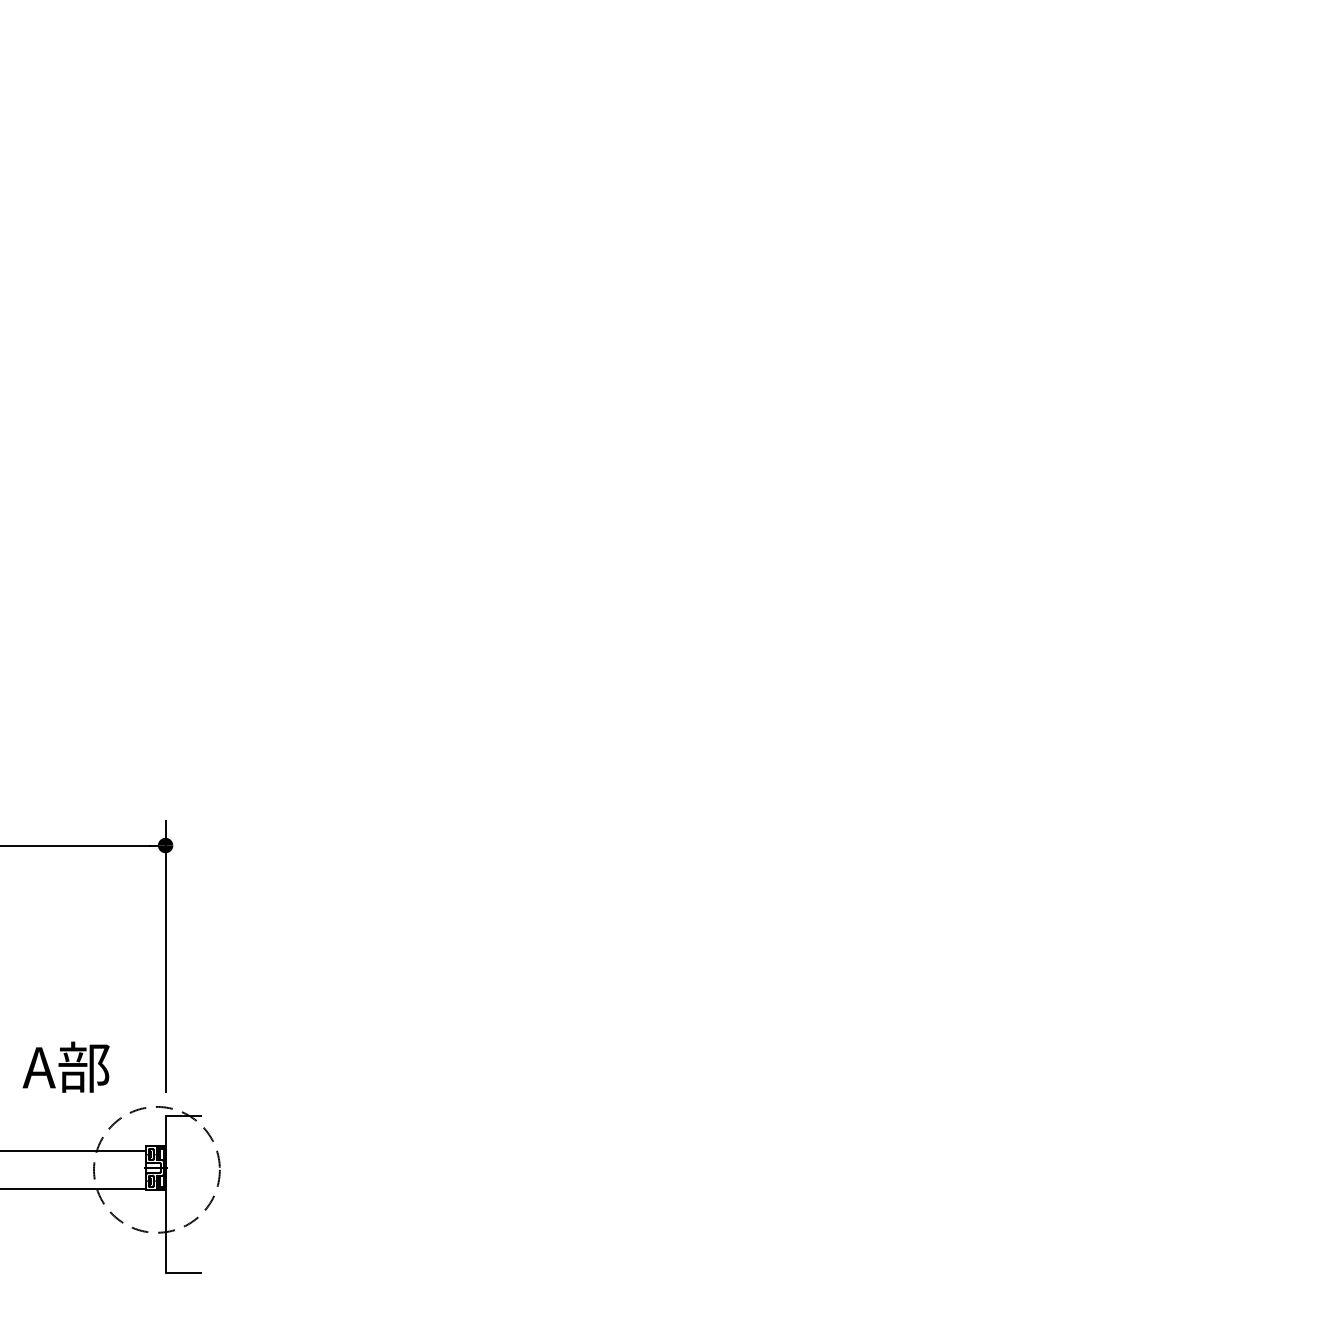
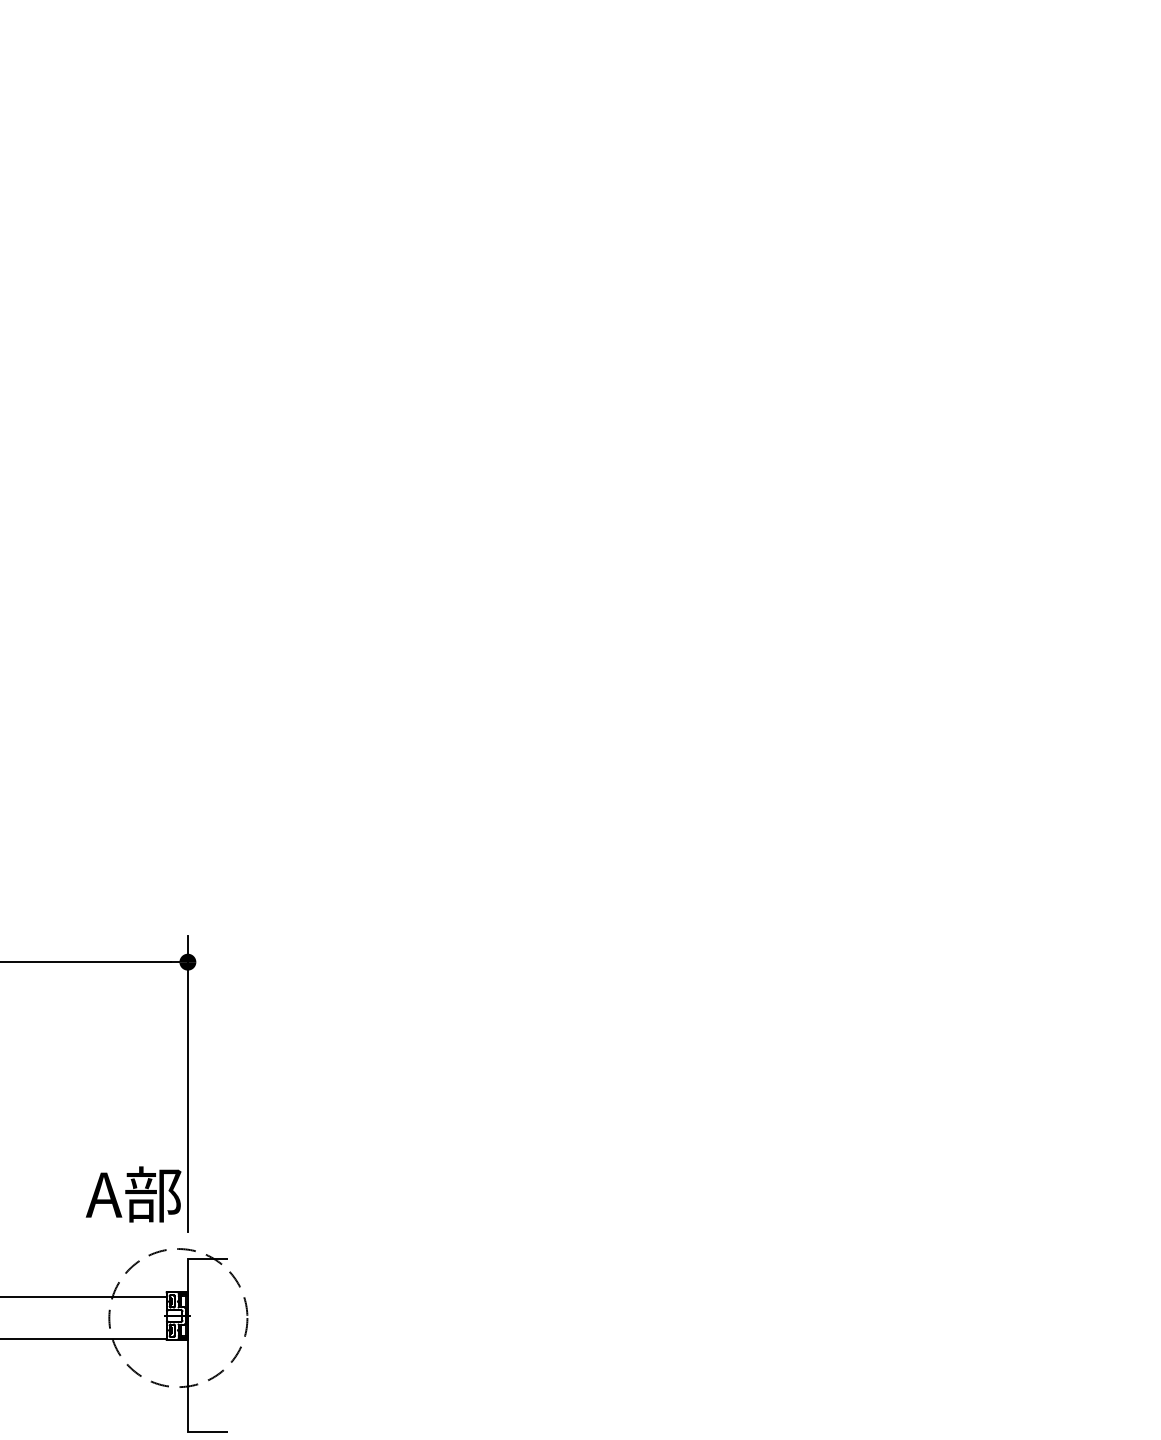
text: (65, 1066) -> (132, 1193), moved

